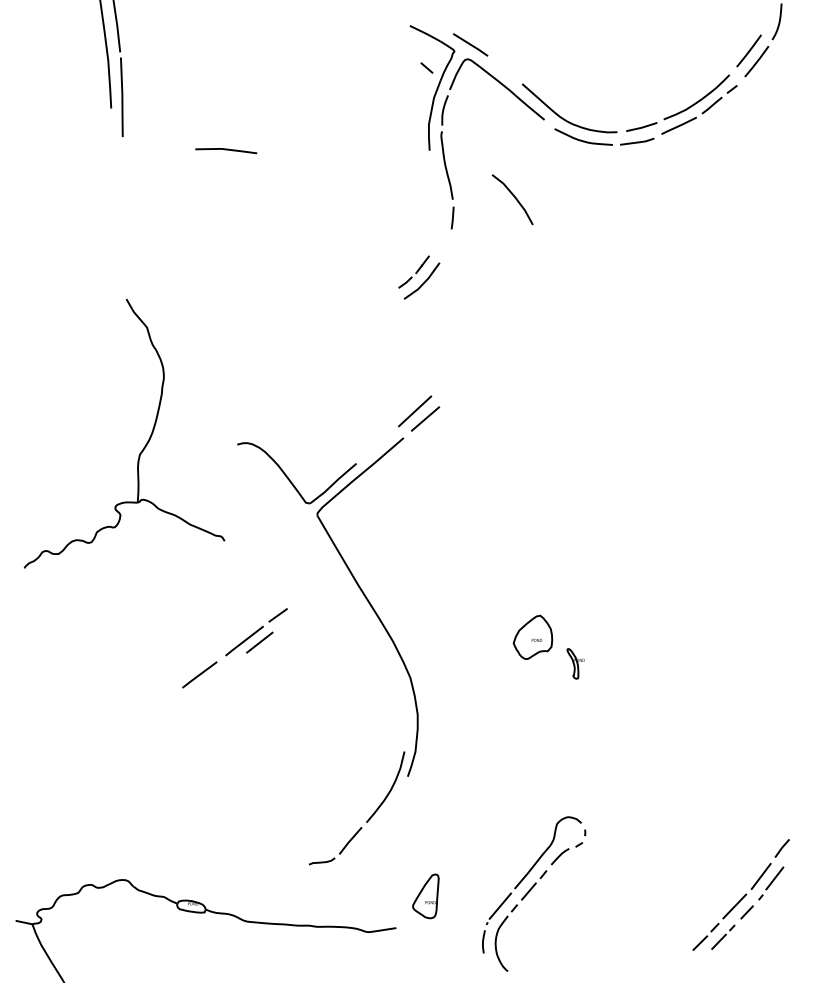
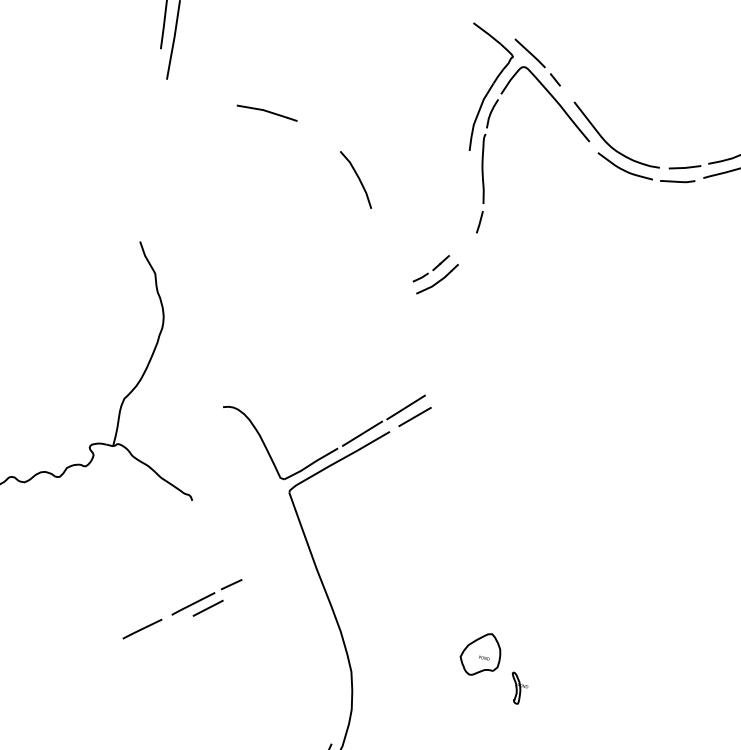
line: (426, 67) -> (555, 79), moved
line: (514, 198) -> (358, 179), moved
line: (377, 444) -> (362, 433), added

